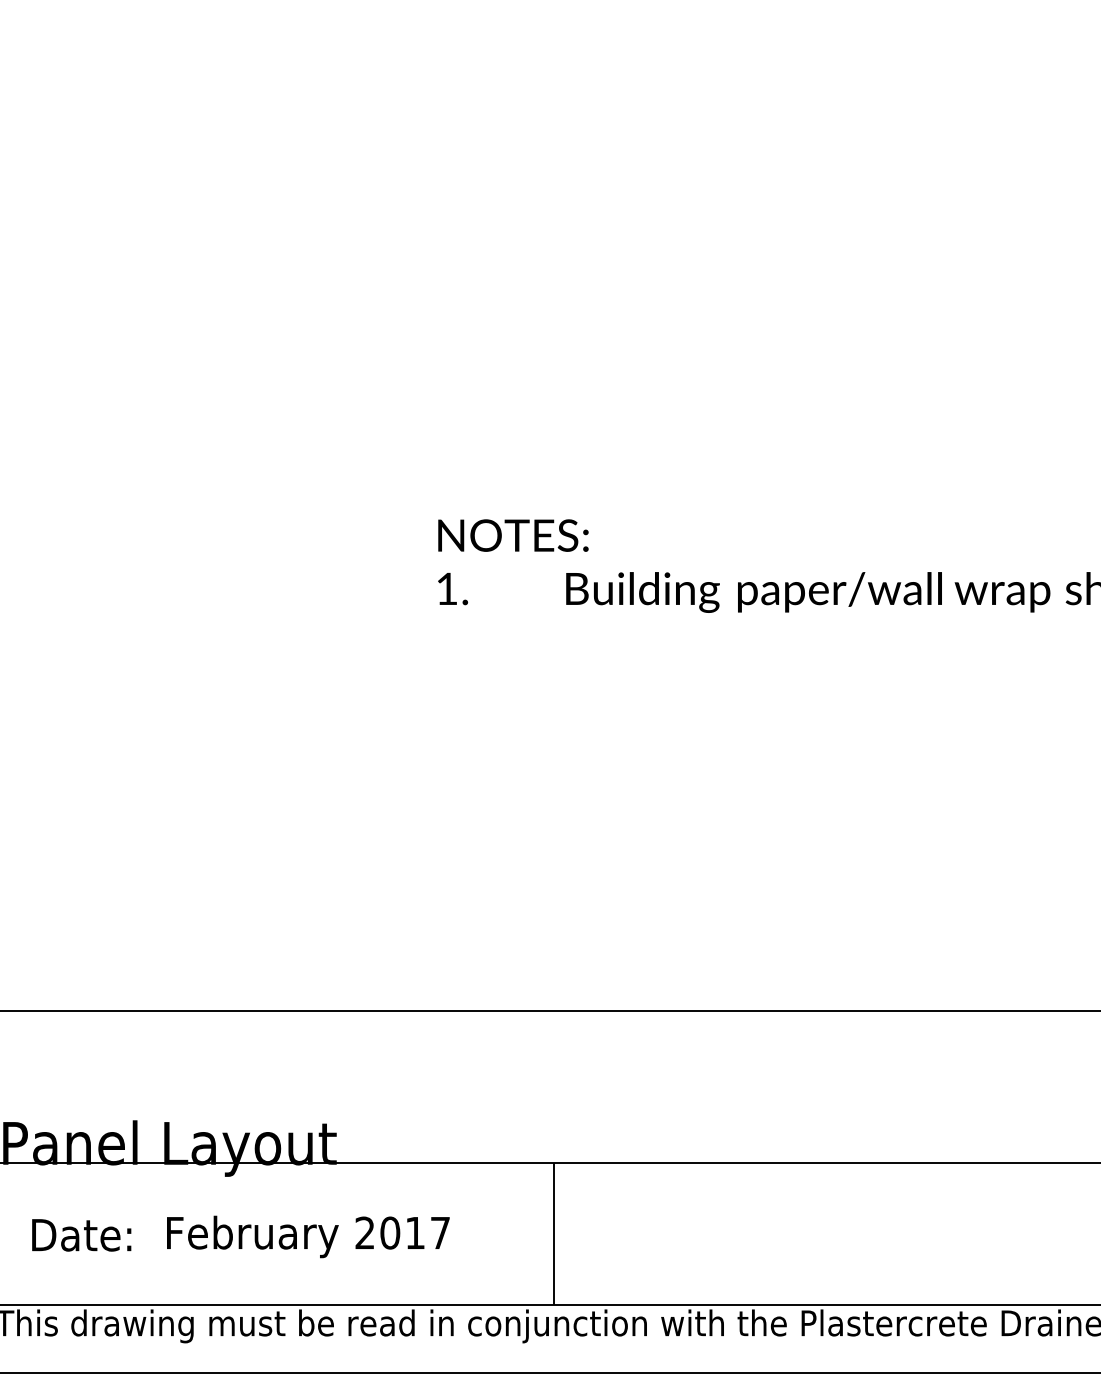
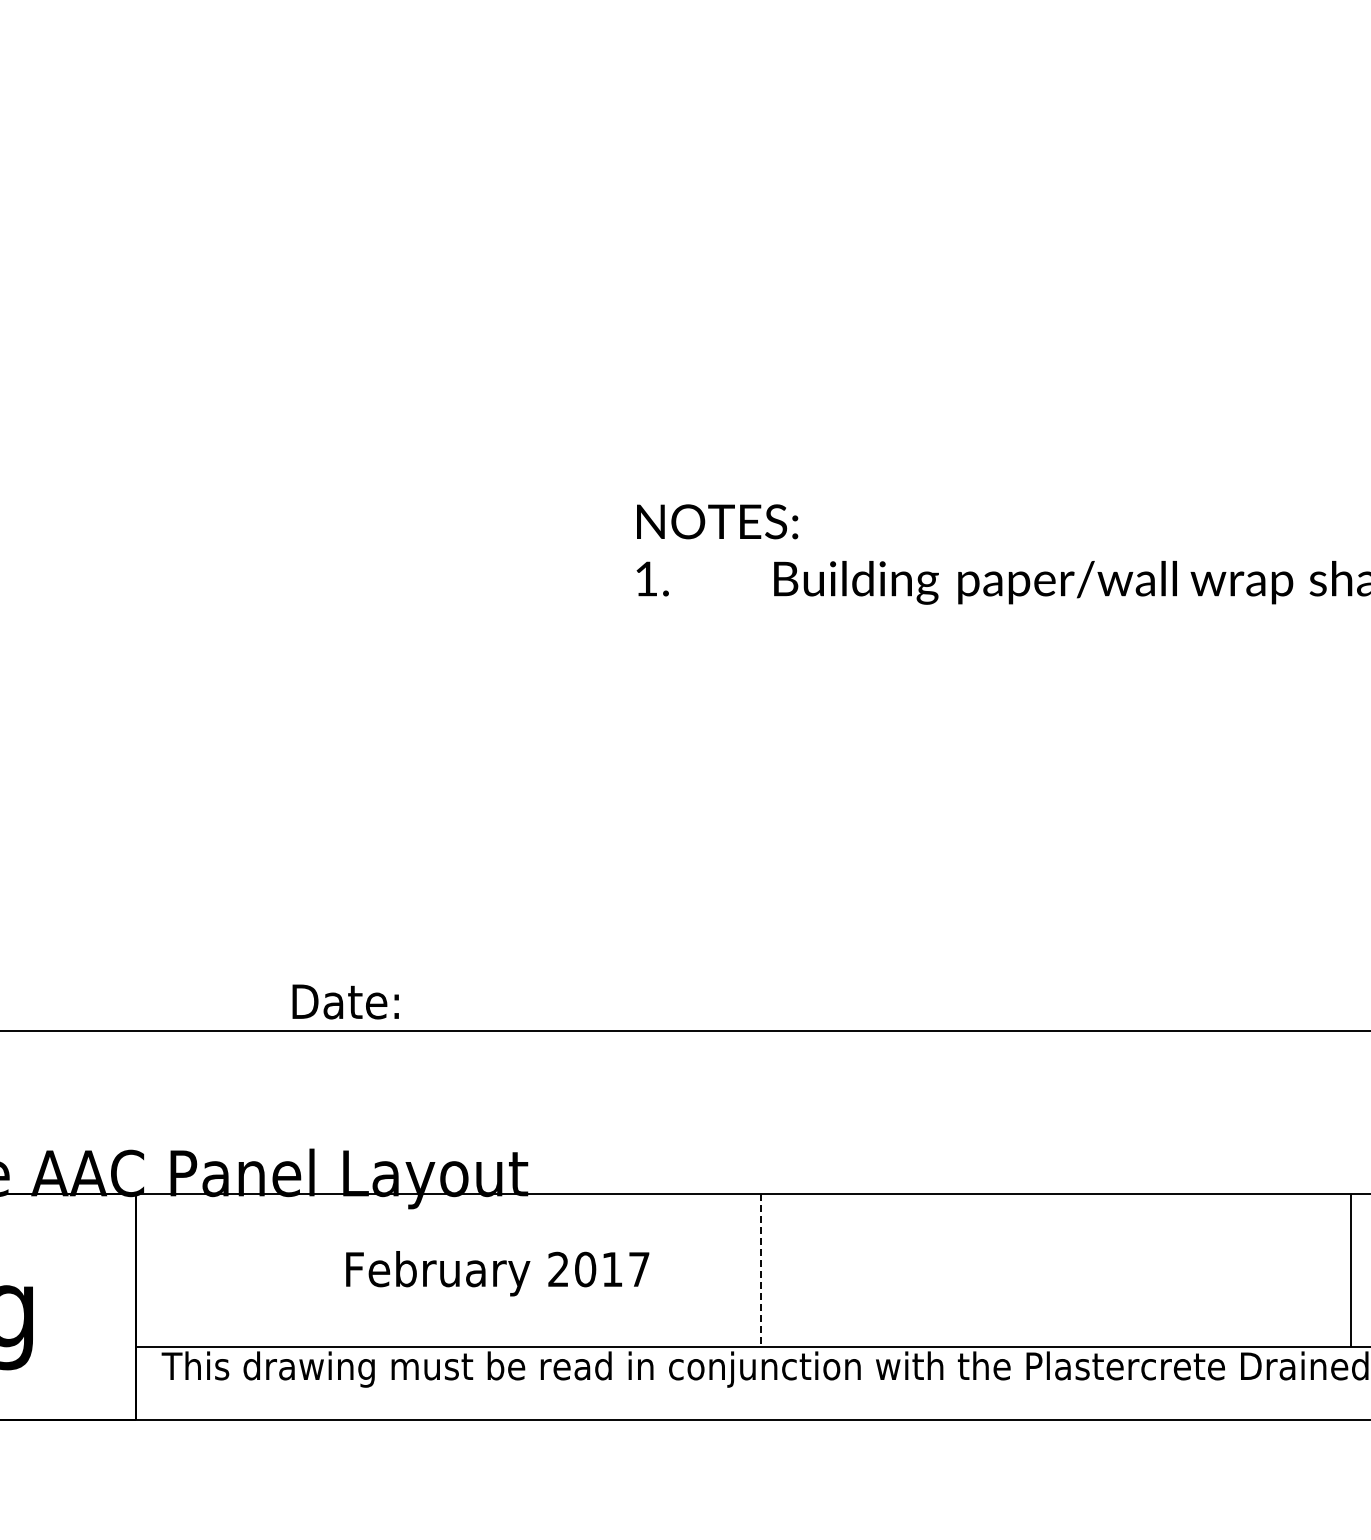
line: (554, 1233) -> (761, 1270), solid -> dashed
text: (81, 1234) -> (345, 1001), moved

